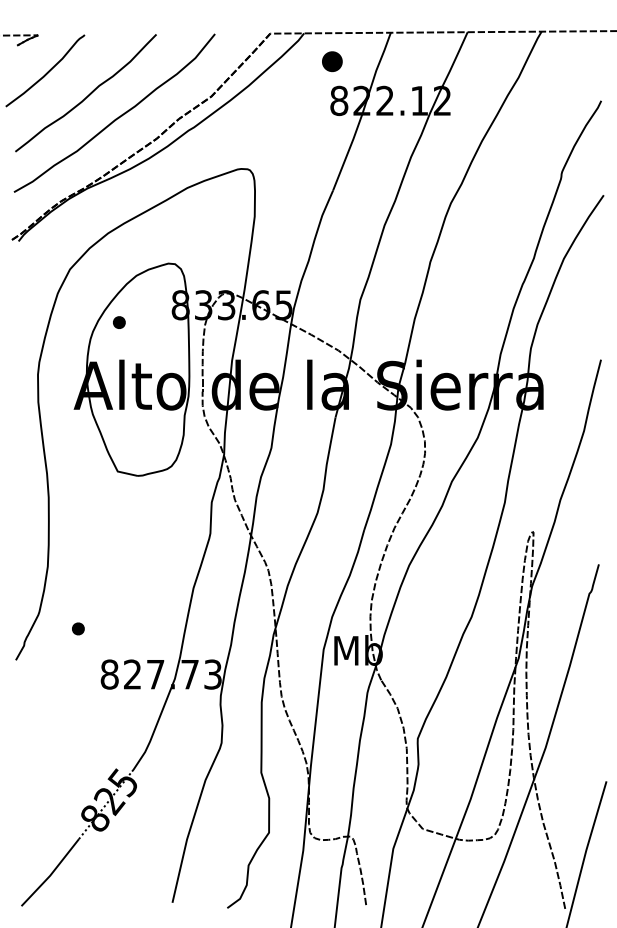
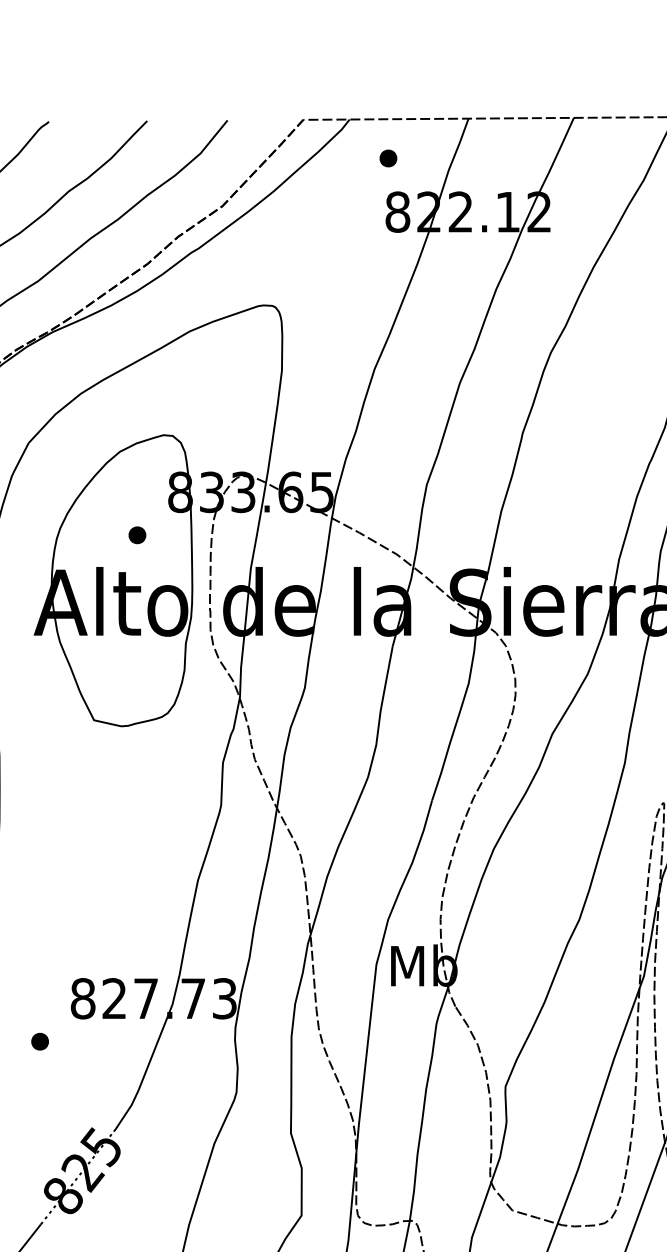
part: (332, 61) -> (388, 158), size x0.62
part: (119, 322) -> (137, 535), moved
part: (78, 628) -> (40, 1041), moved

